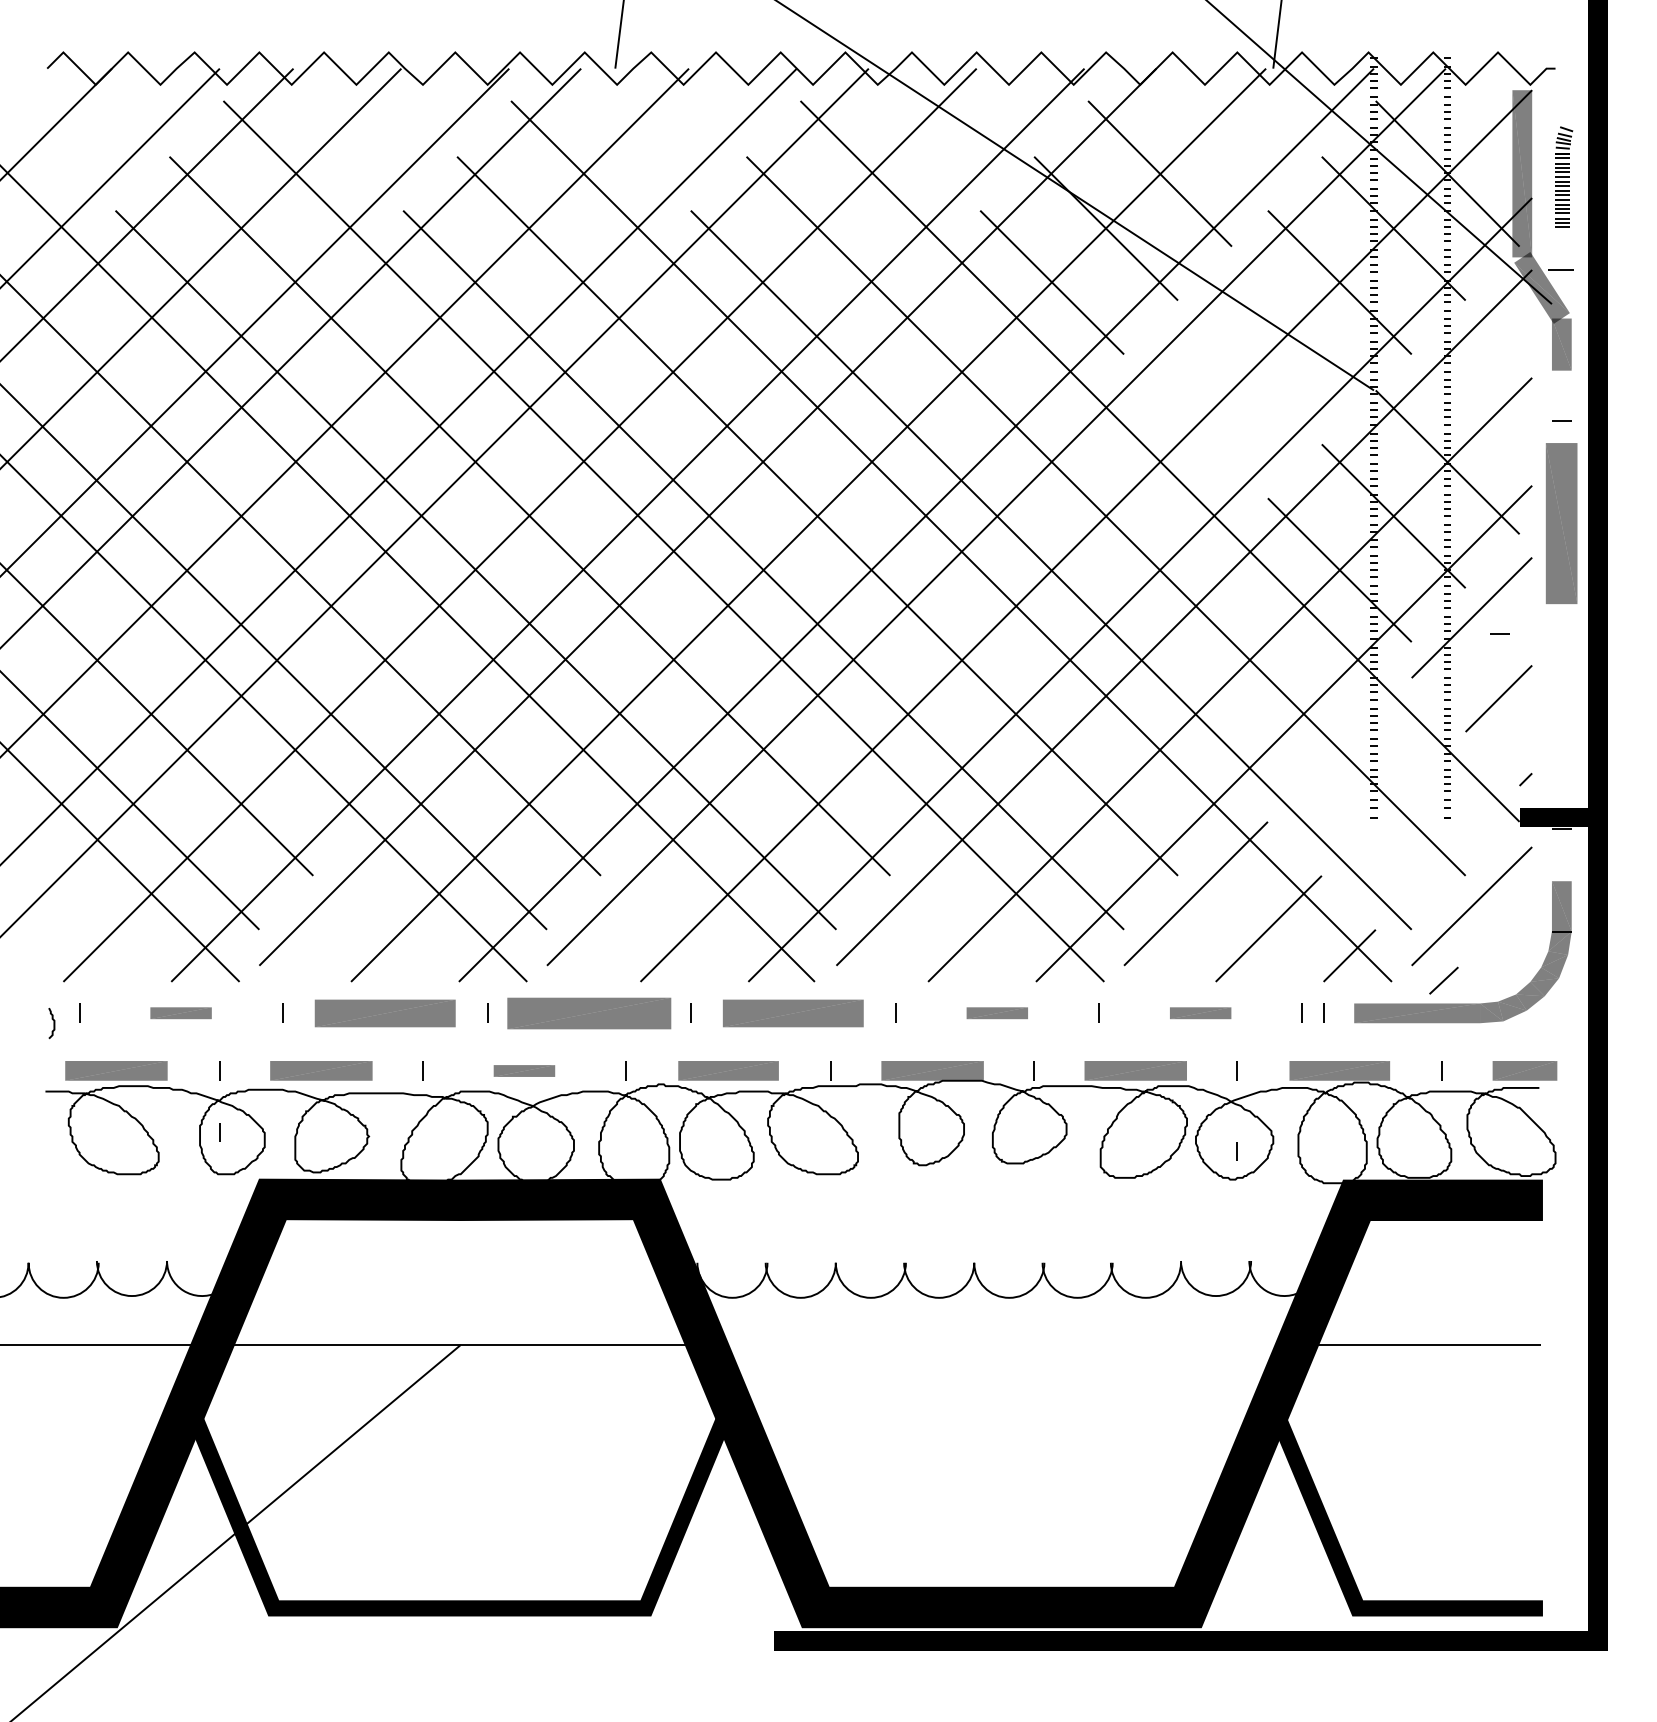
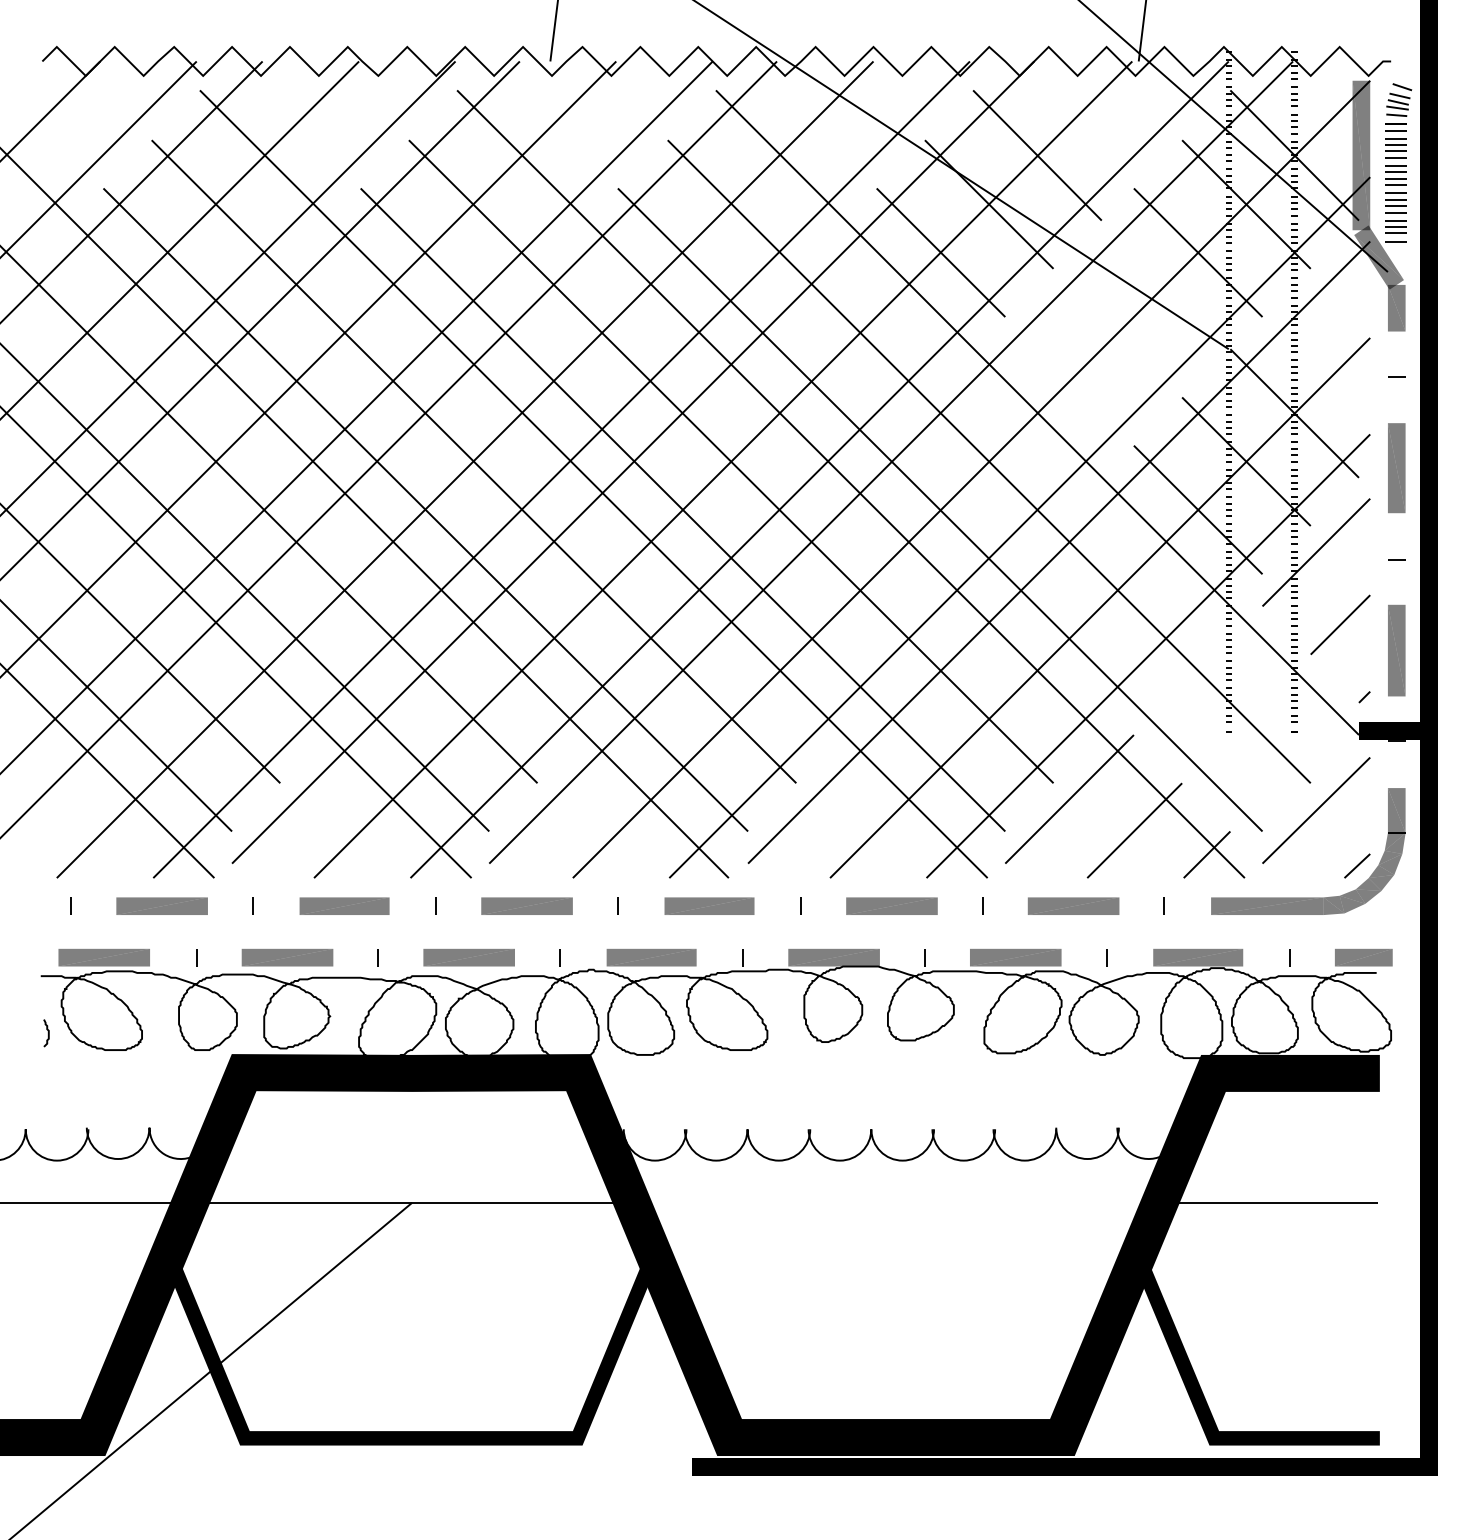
part: (1563, 177) -> (1398, 158), size x1.67
part: (1561, 522) -> (1396, 467), size x0.62
line: (1500, 633) -> (1396, 559), moved
part: (1561, 727) -> (1396, 650), added
line: (1444, 980) -> (1357, 865), moved
part: (180, 1012) -> (161, 905), size x1.67
part: (385, 1012) -> (344, 905), size x0.71
part: (588, 1012) -> (526, 905), size x0.62
part: (793, 1012) -> (709, 905), size x0.71
part: (996, 1012) -> (891, 905), size x1.67
part: (1200, 1012) -> (1073, 905), size x1.67
line: (1323, 1012) -> (1183, 905), removed
curve: (52, 1023) -> (47, 1033), moved
part: (523, 1070) -> (468, 957), size x1.67
line: (219, 1132) -> (196, 1012), removed
line: (1237, 1151) -> (1106, 1029), removed

